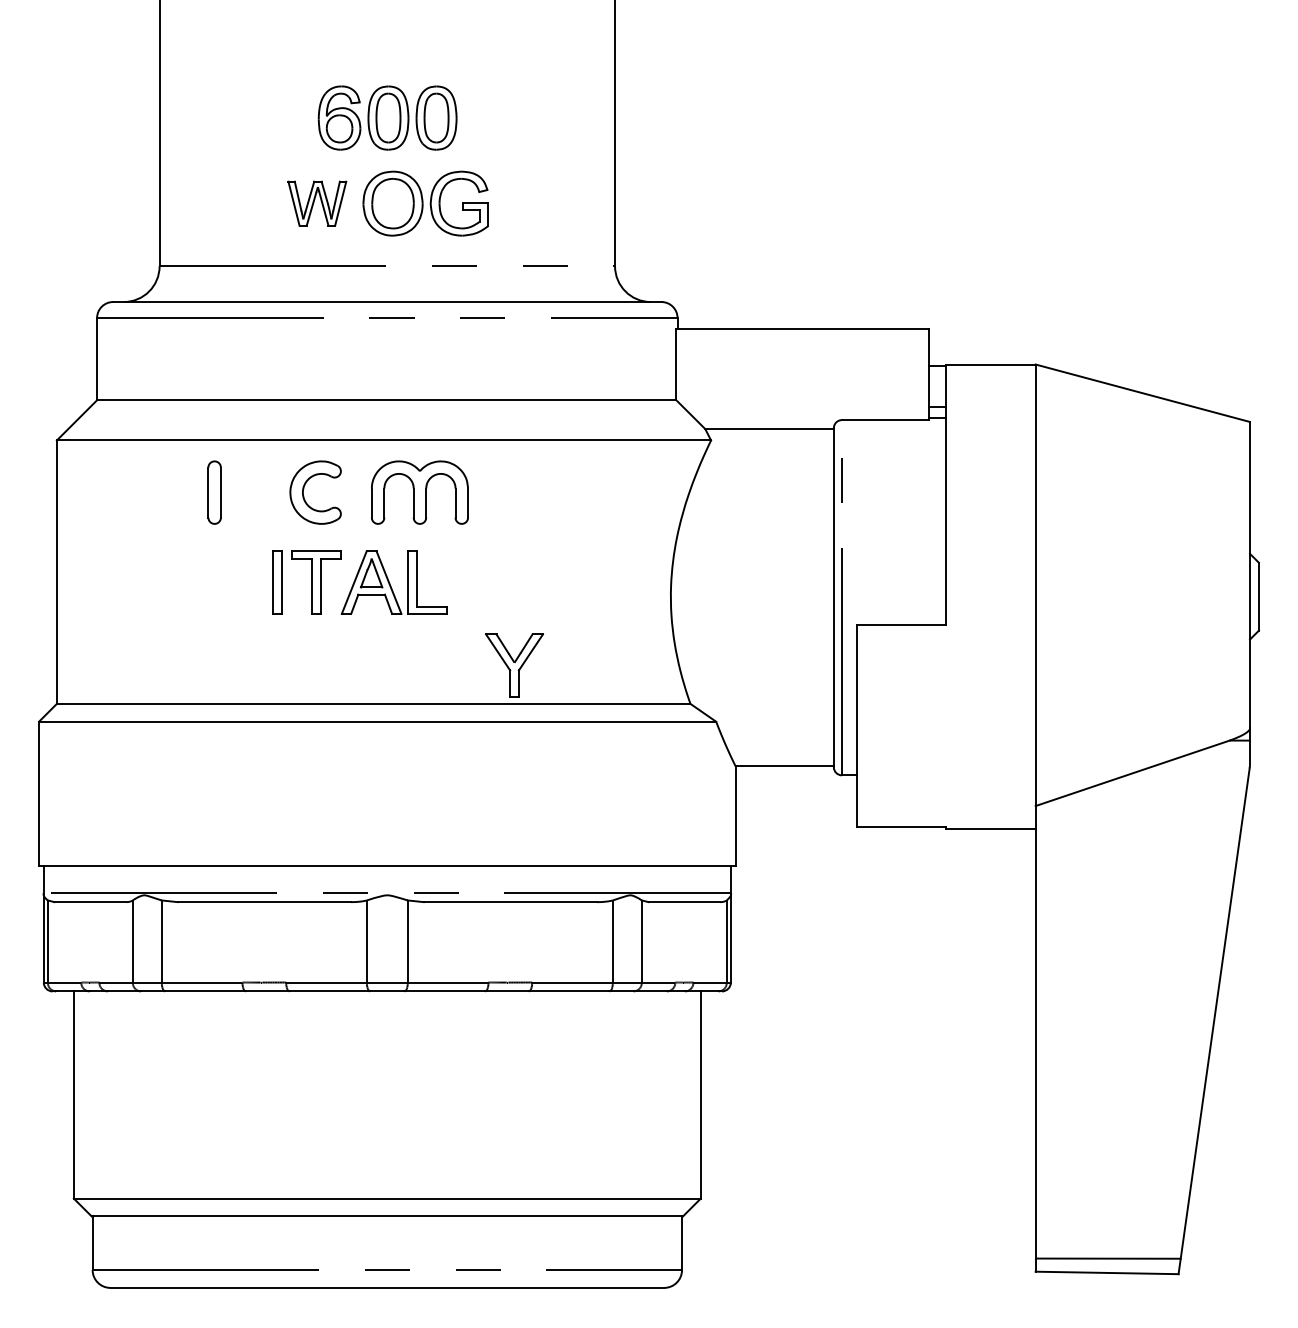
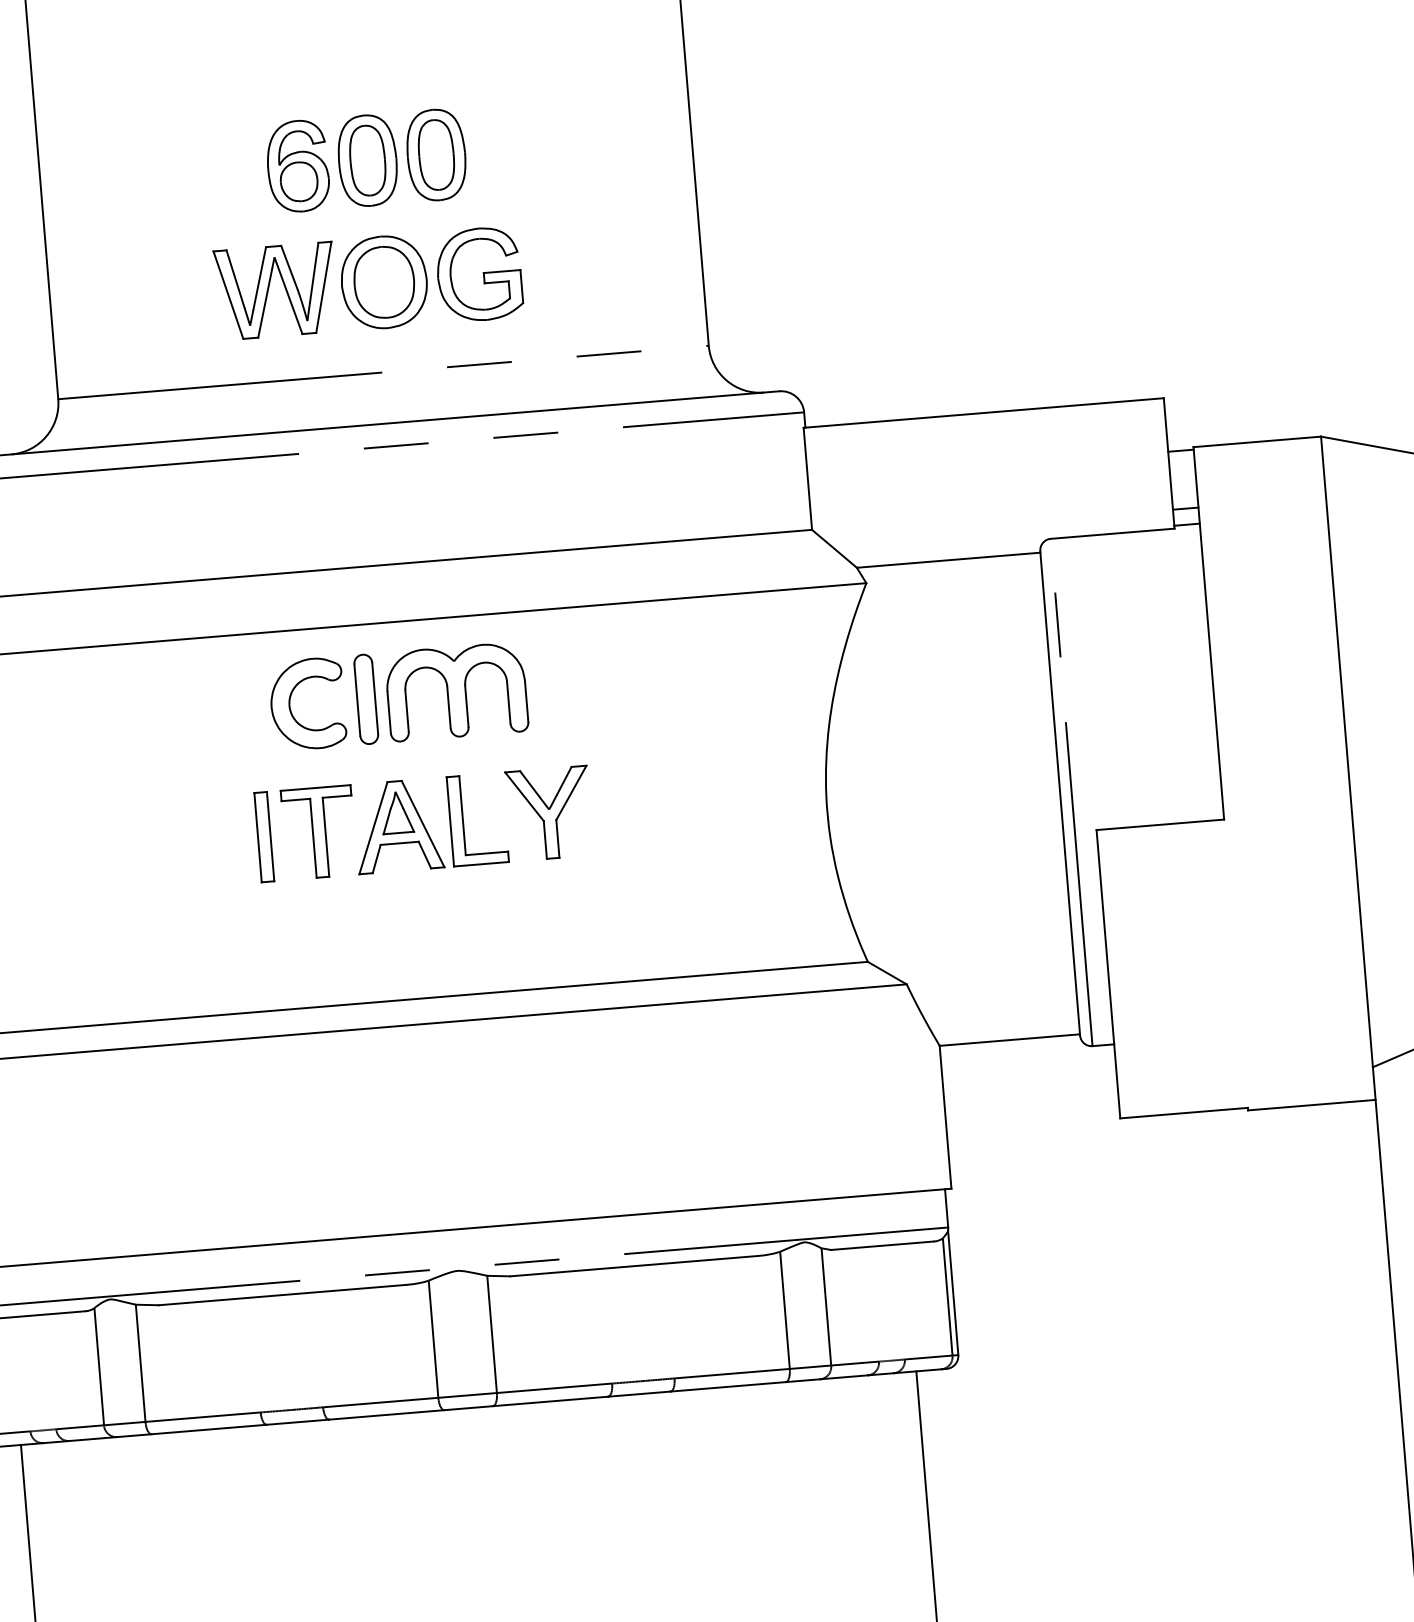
part: (317, 203) -> (276, 290), size x1.43
part: (214, 492) -> (366, 699), moved
part: (514, 665) -> (549, 813), moved

